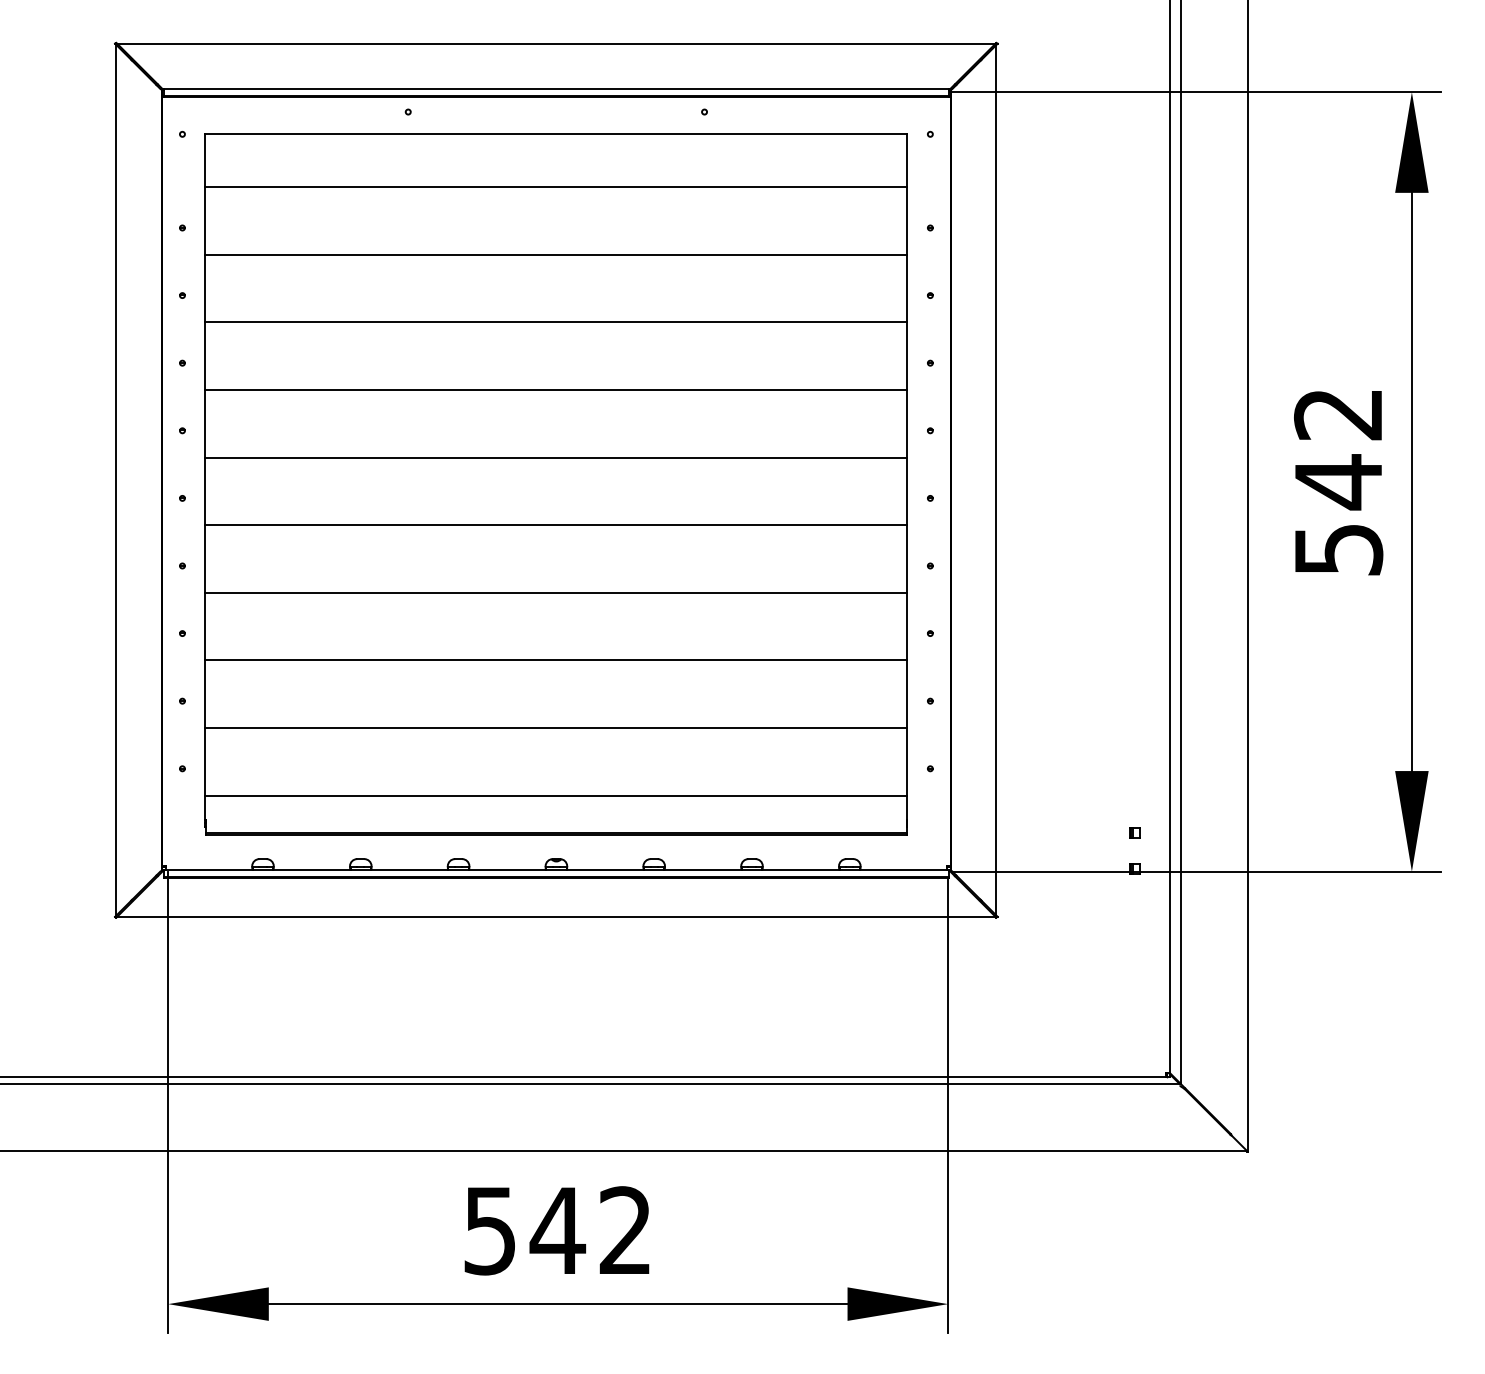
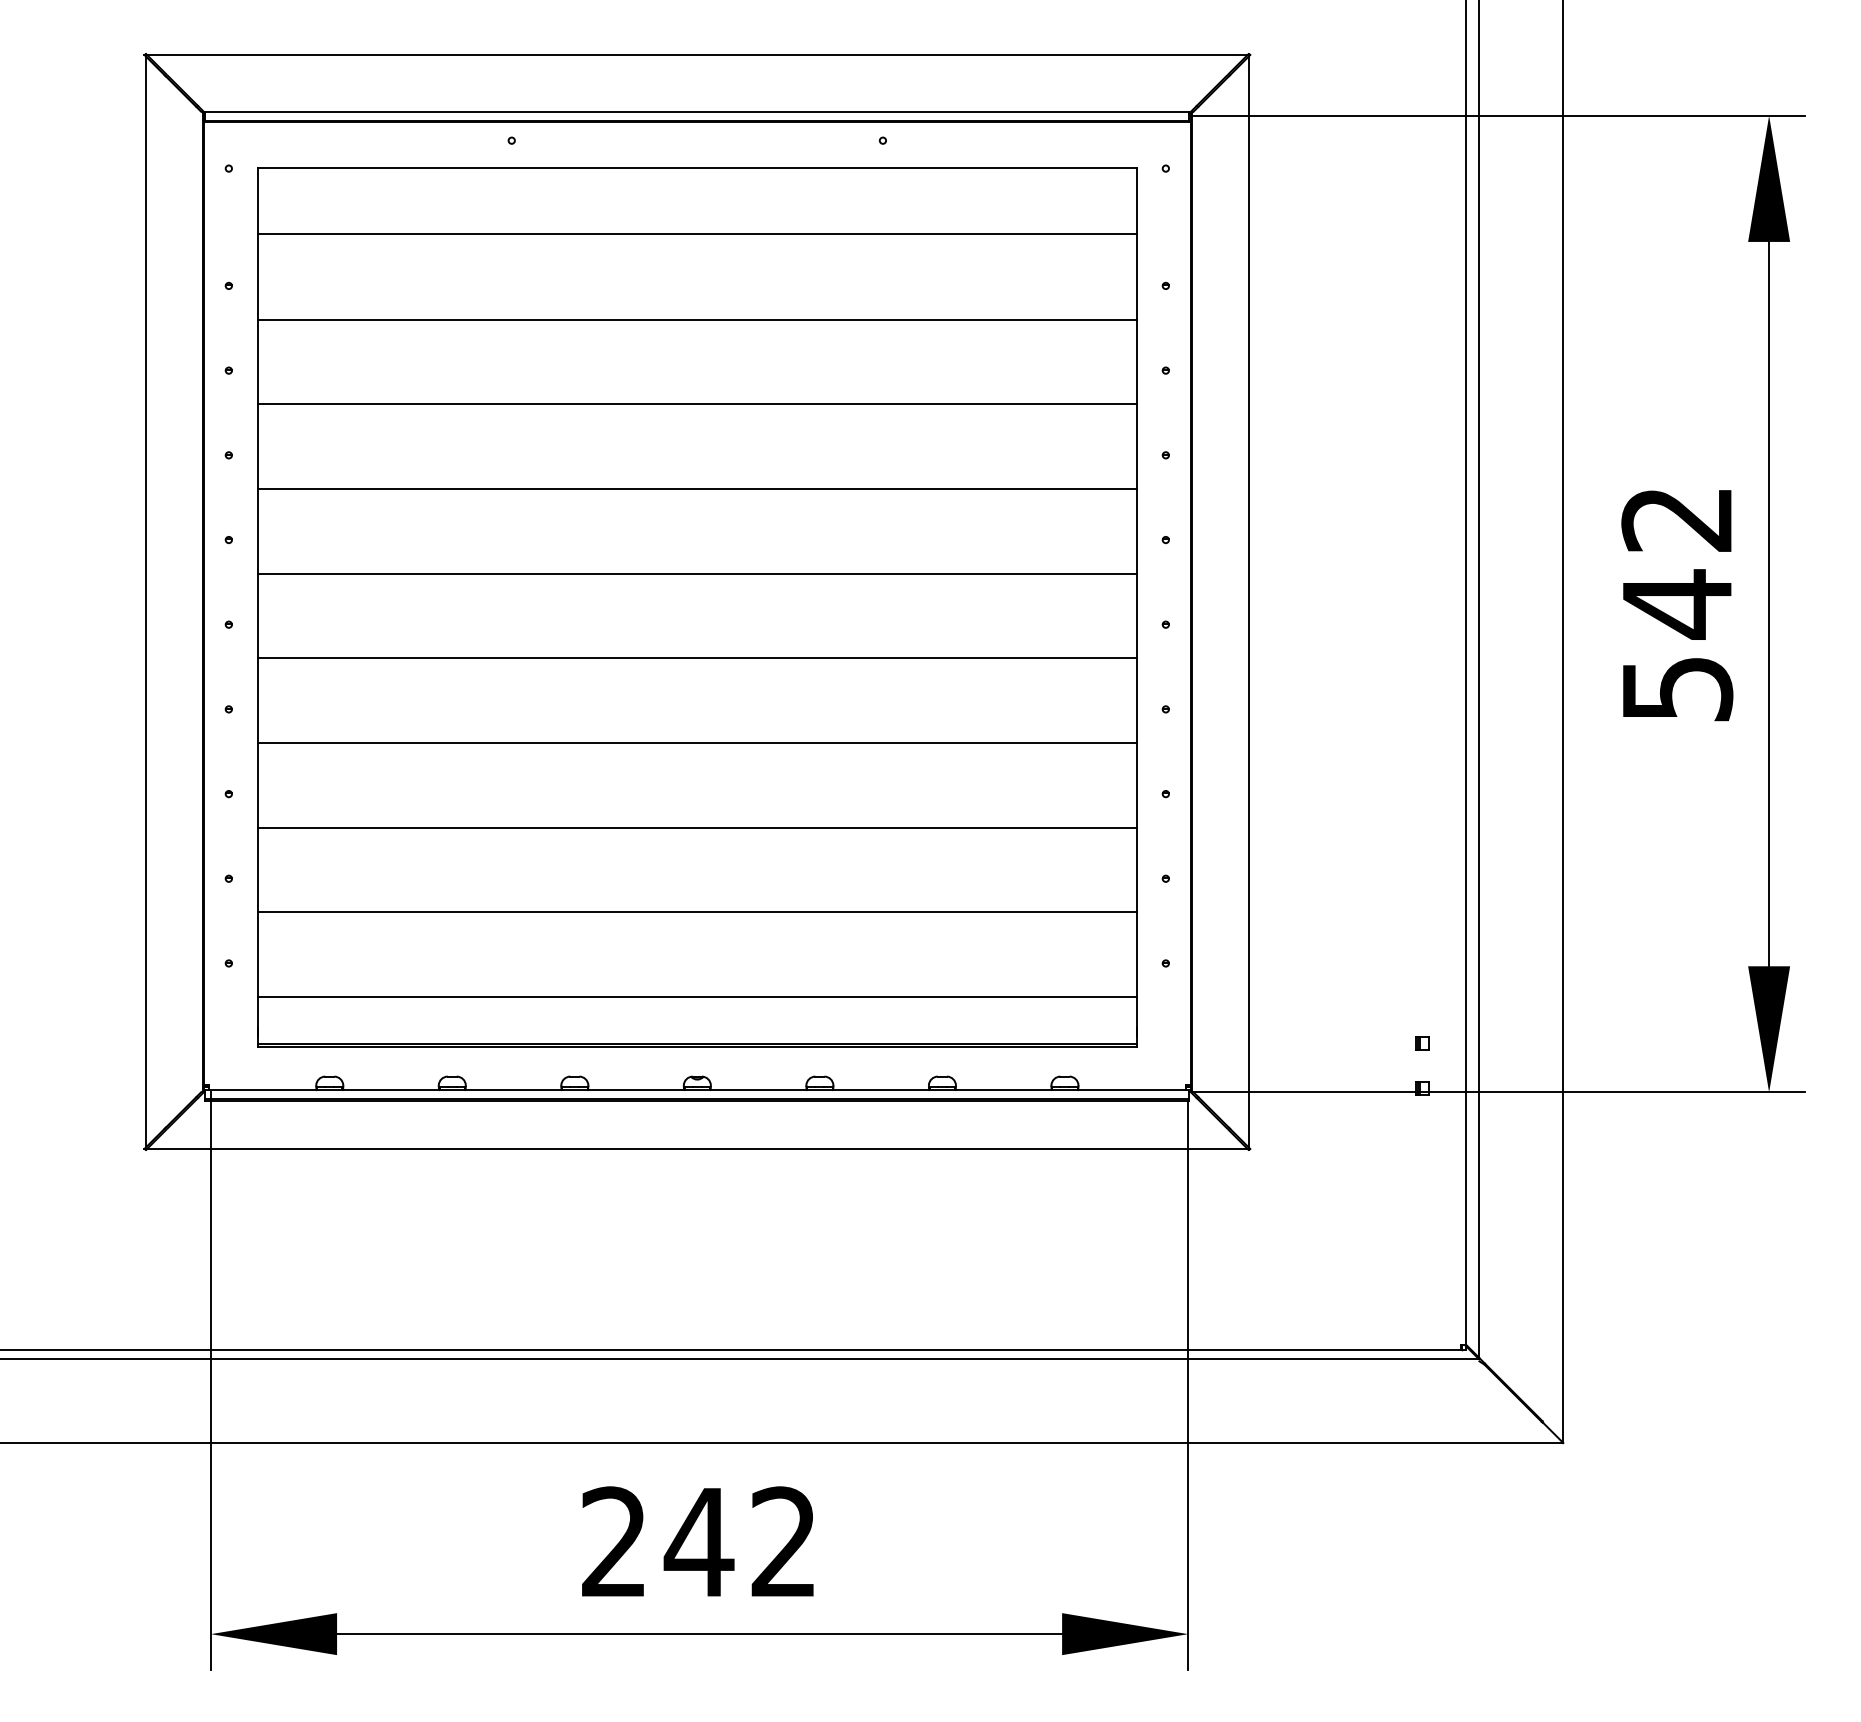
text: (489, 1230) -> (613, 1542), 542 -> 242

